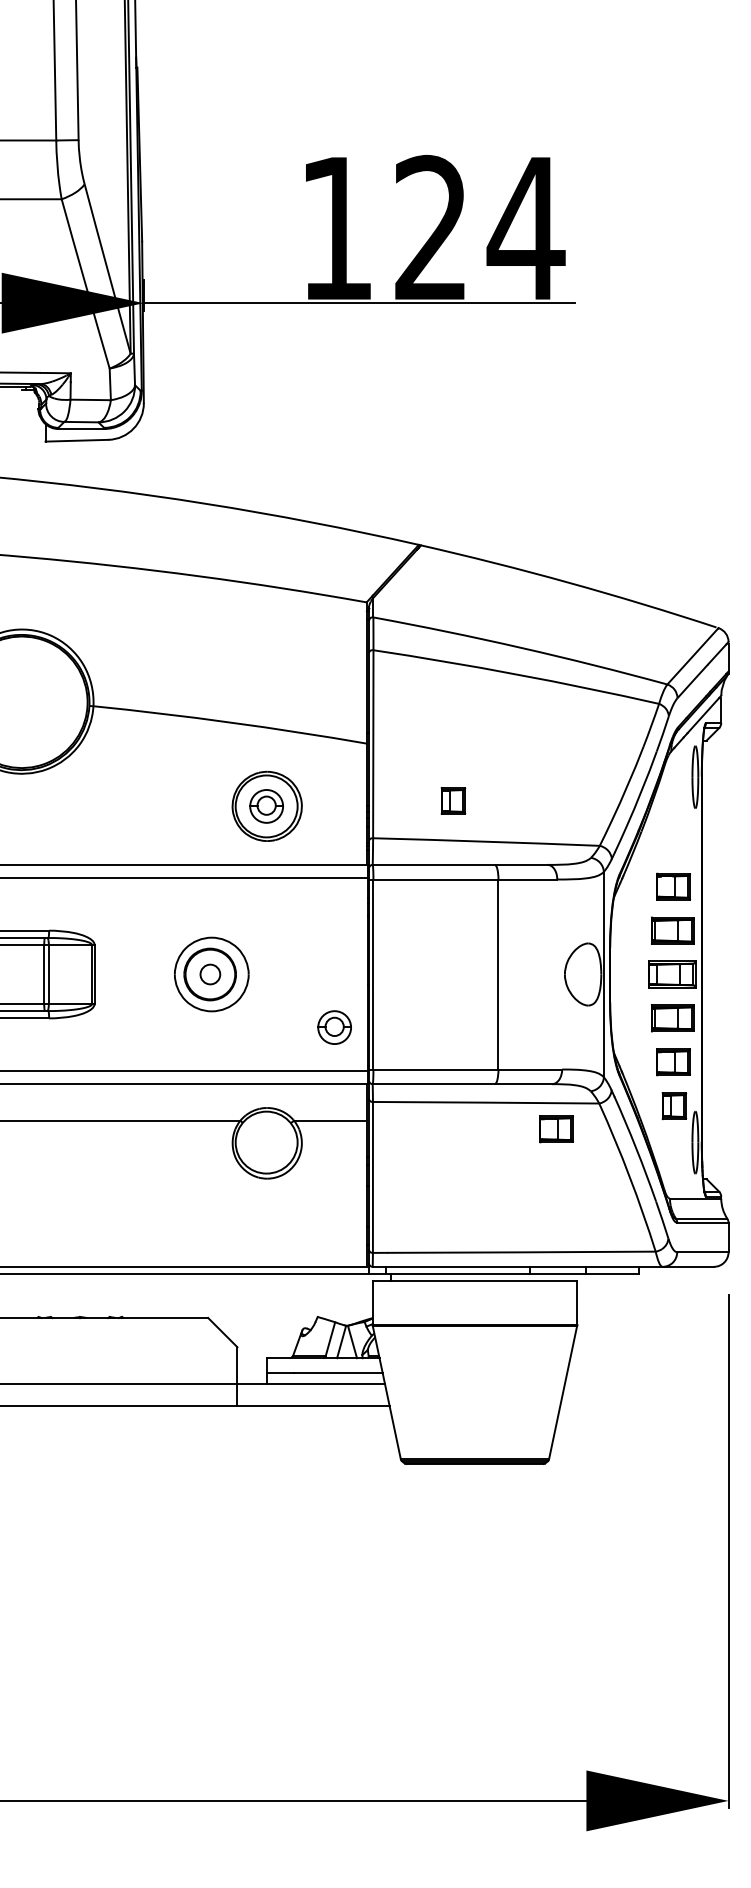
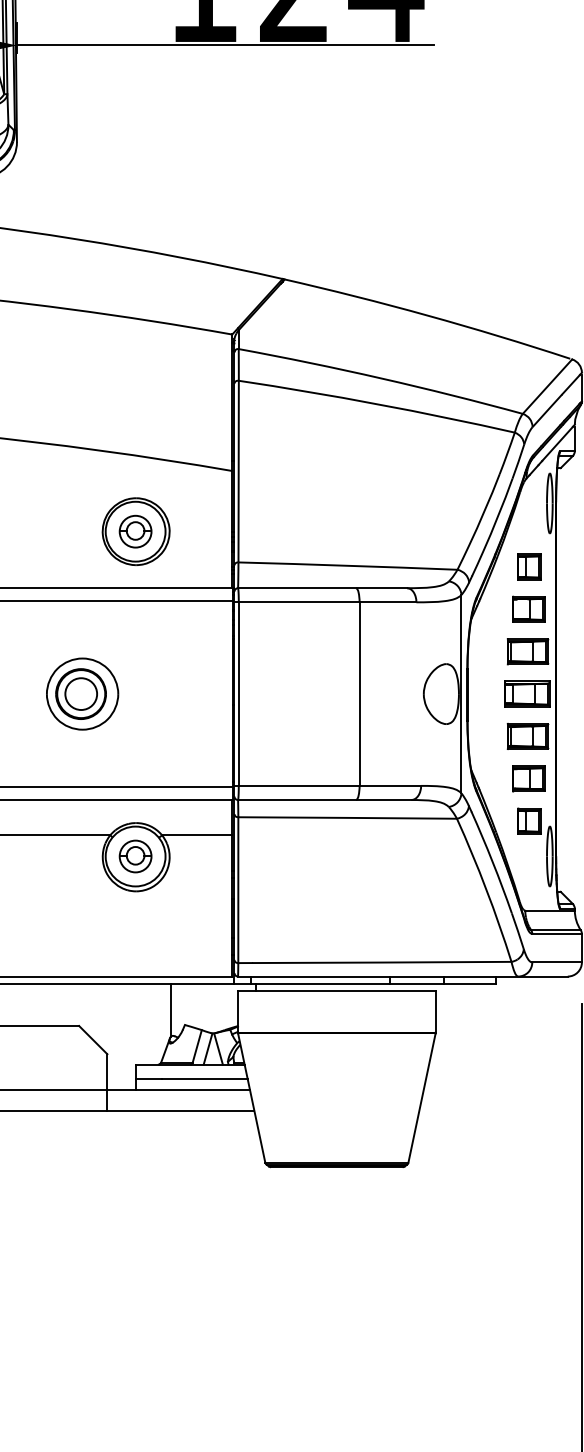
part: (453, 800) -> (529, 566), moved
circle: (209, 974) -> (80, 694), size x1.67
part: (334, 1027) -> (135, 856), moved
part: (556, 1129) -> (415, 843), removed
line: (303, 1301) -> (171, 1010), added

